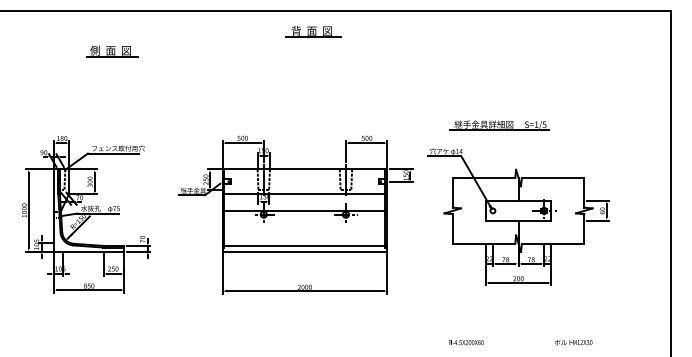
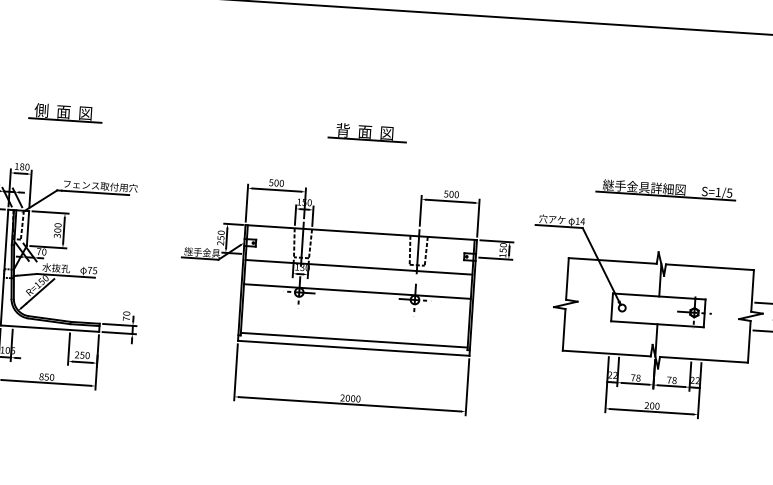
part: (313, 31) -> (367, 132), moved
part: (112, 51) -> (65, 113), moved
part: (499, 125) -> (666, 190), moved

